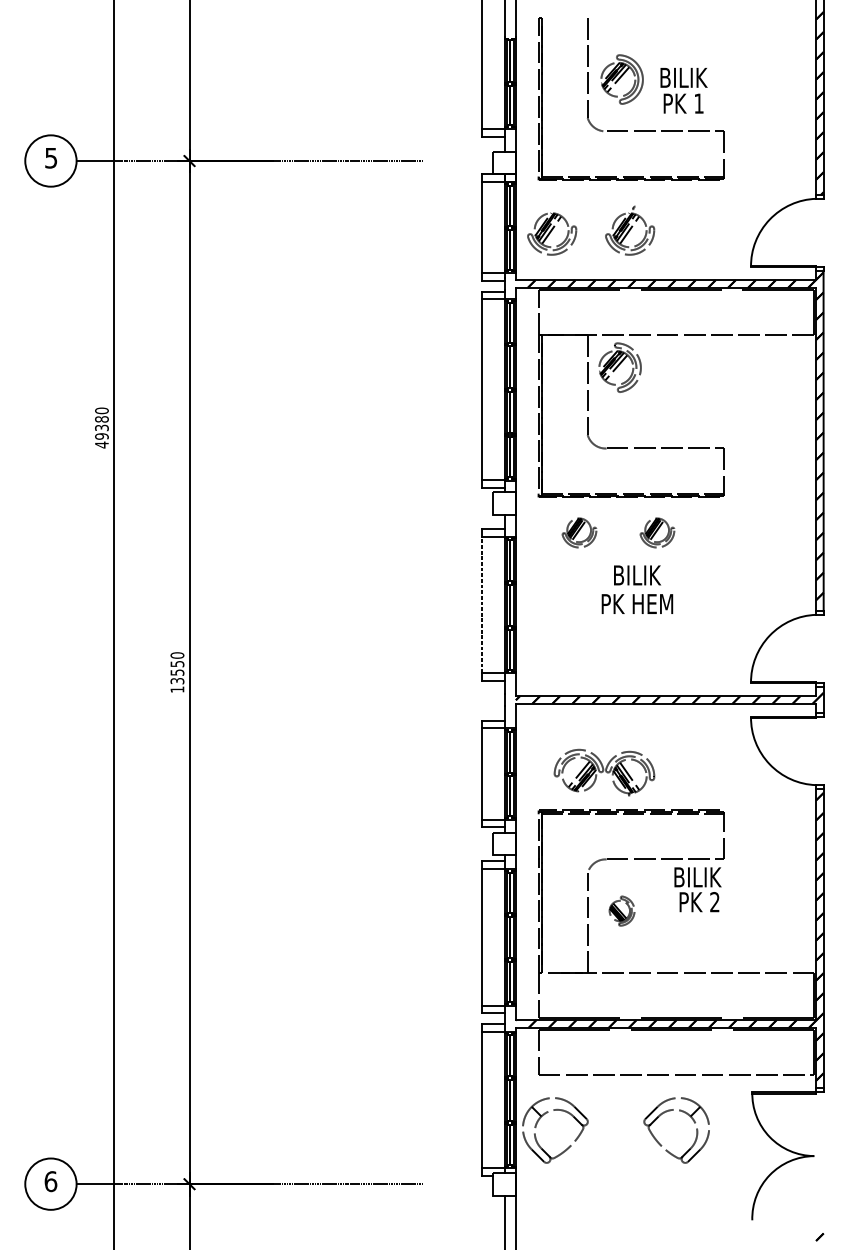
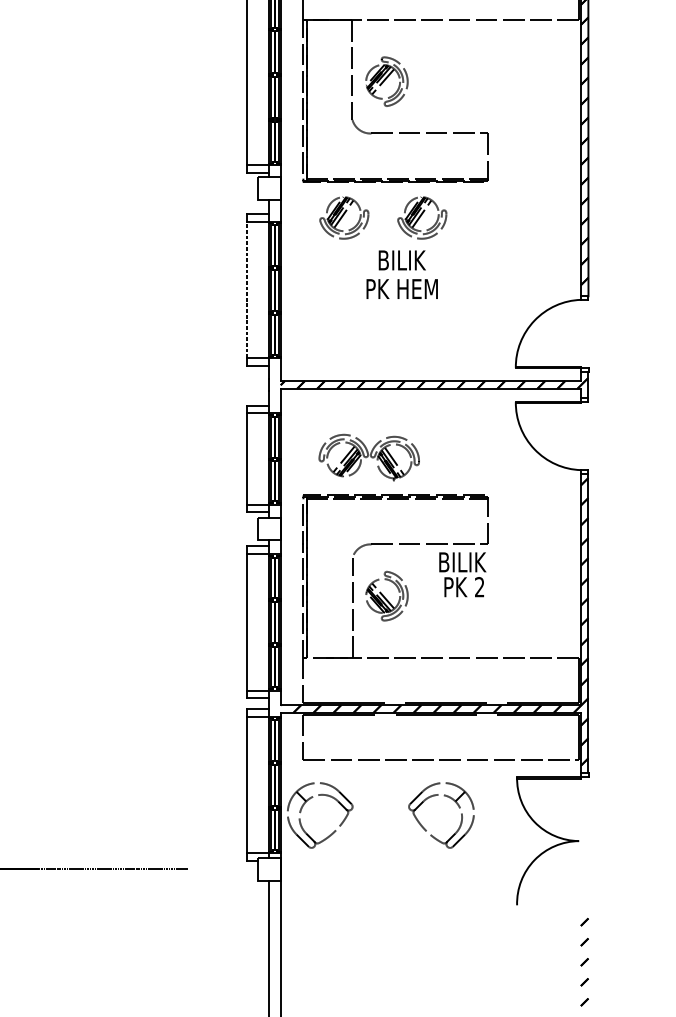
part: (619, 367) -> (386, 81), moved
part: (579, 532) -> (344, 217), size x1.43
part: (657, 532) -> (422, 217), size x1.43
part: (621, 910) -> (386, 595), size x1.67

